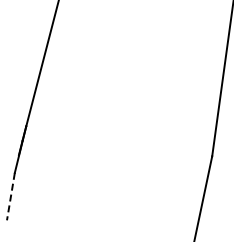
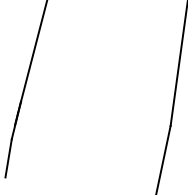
line: (10, 197) -> (8, 159), dashed -> solid

